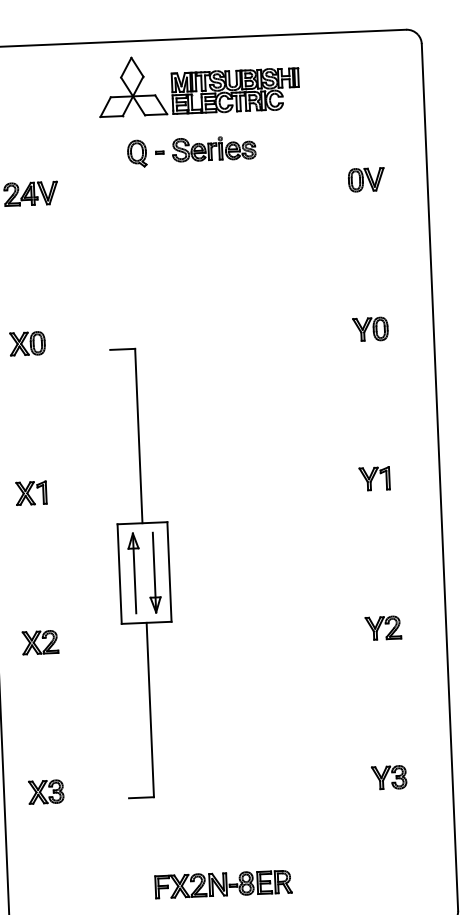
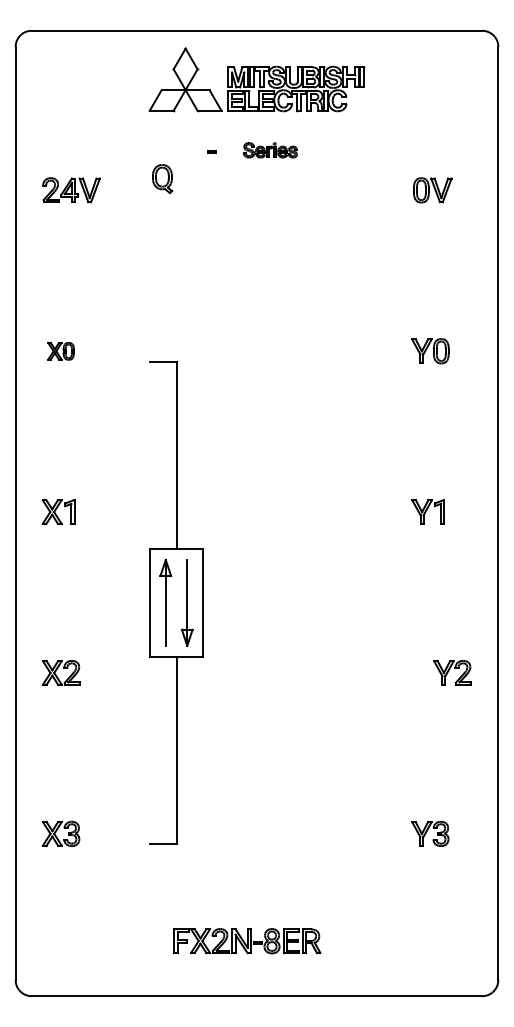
part: (214, 149) -> (270, 150), size x0.6
part: (137, 154) -> (162, 179), moved
part: (26, 344) -> (60, 351), size x0.7
part: (383, 627) -> (452, 672), moved

